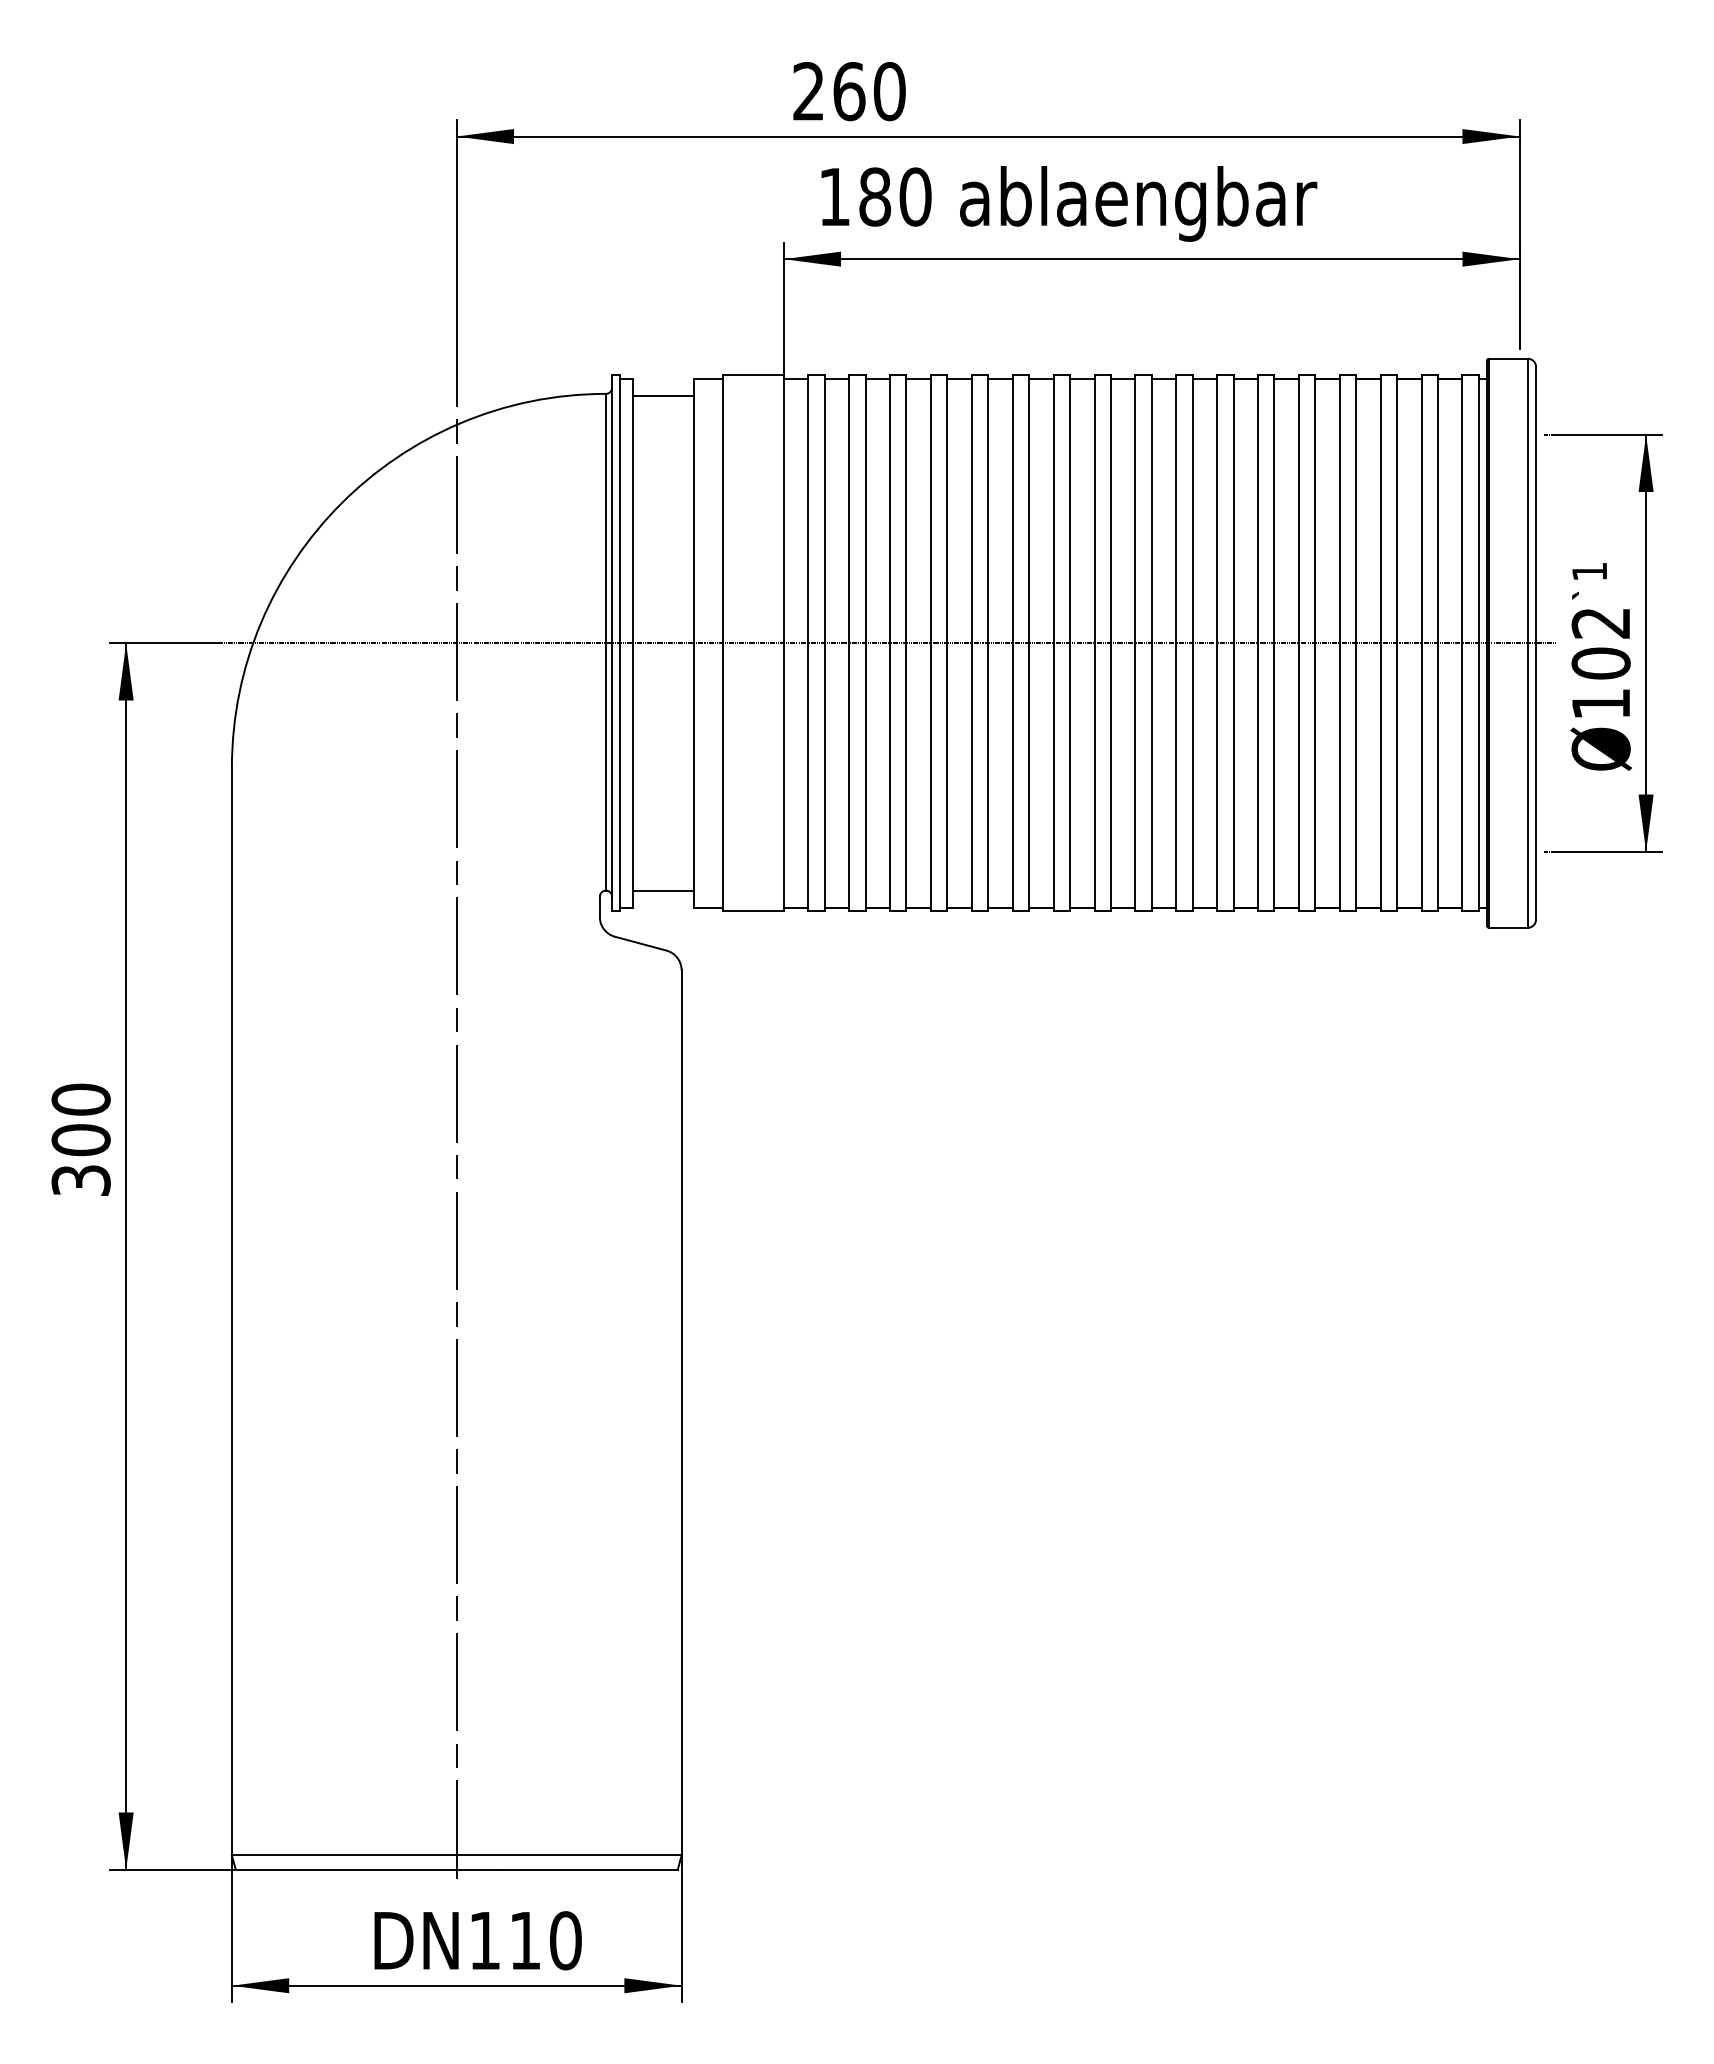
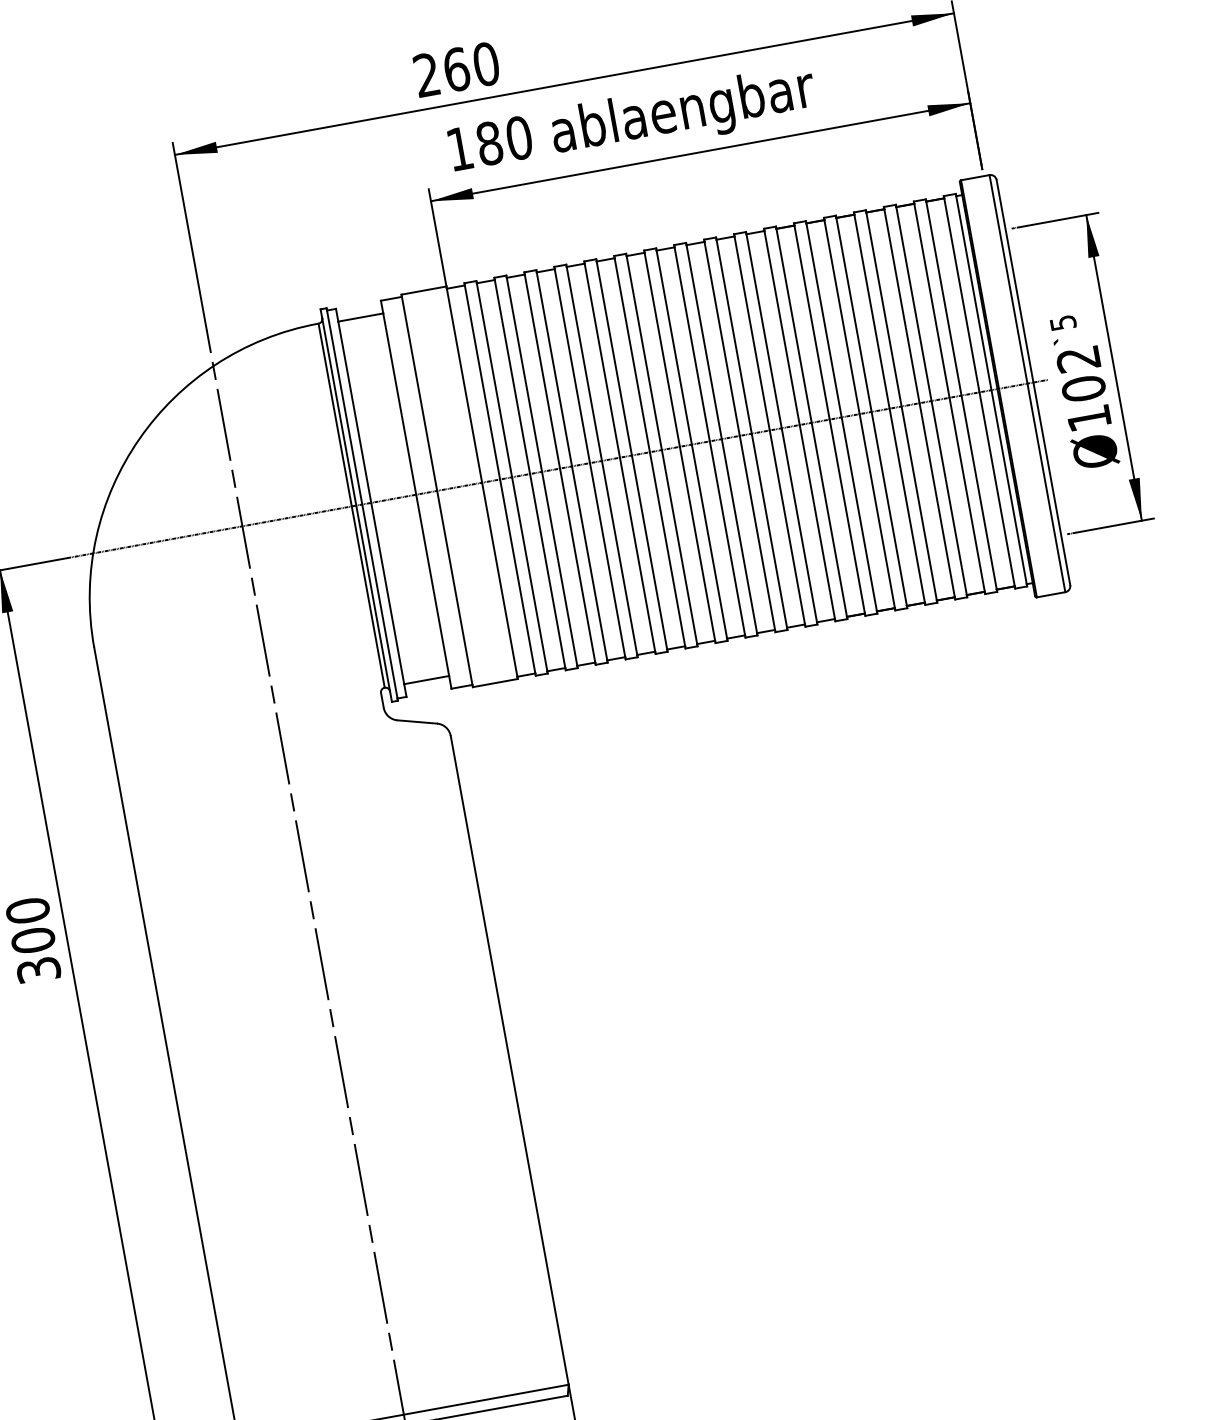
text: (1589, 571) -> (1063, 322), 1 -> 5

